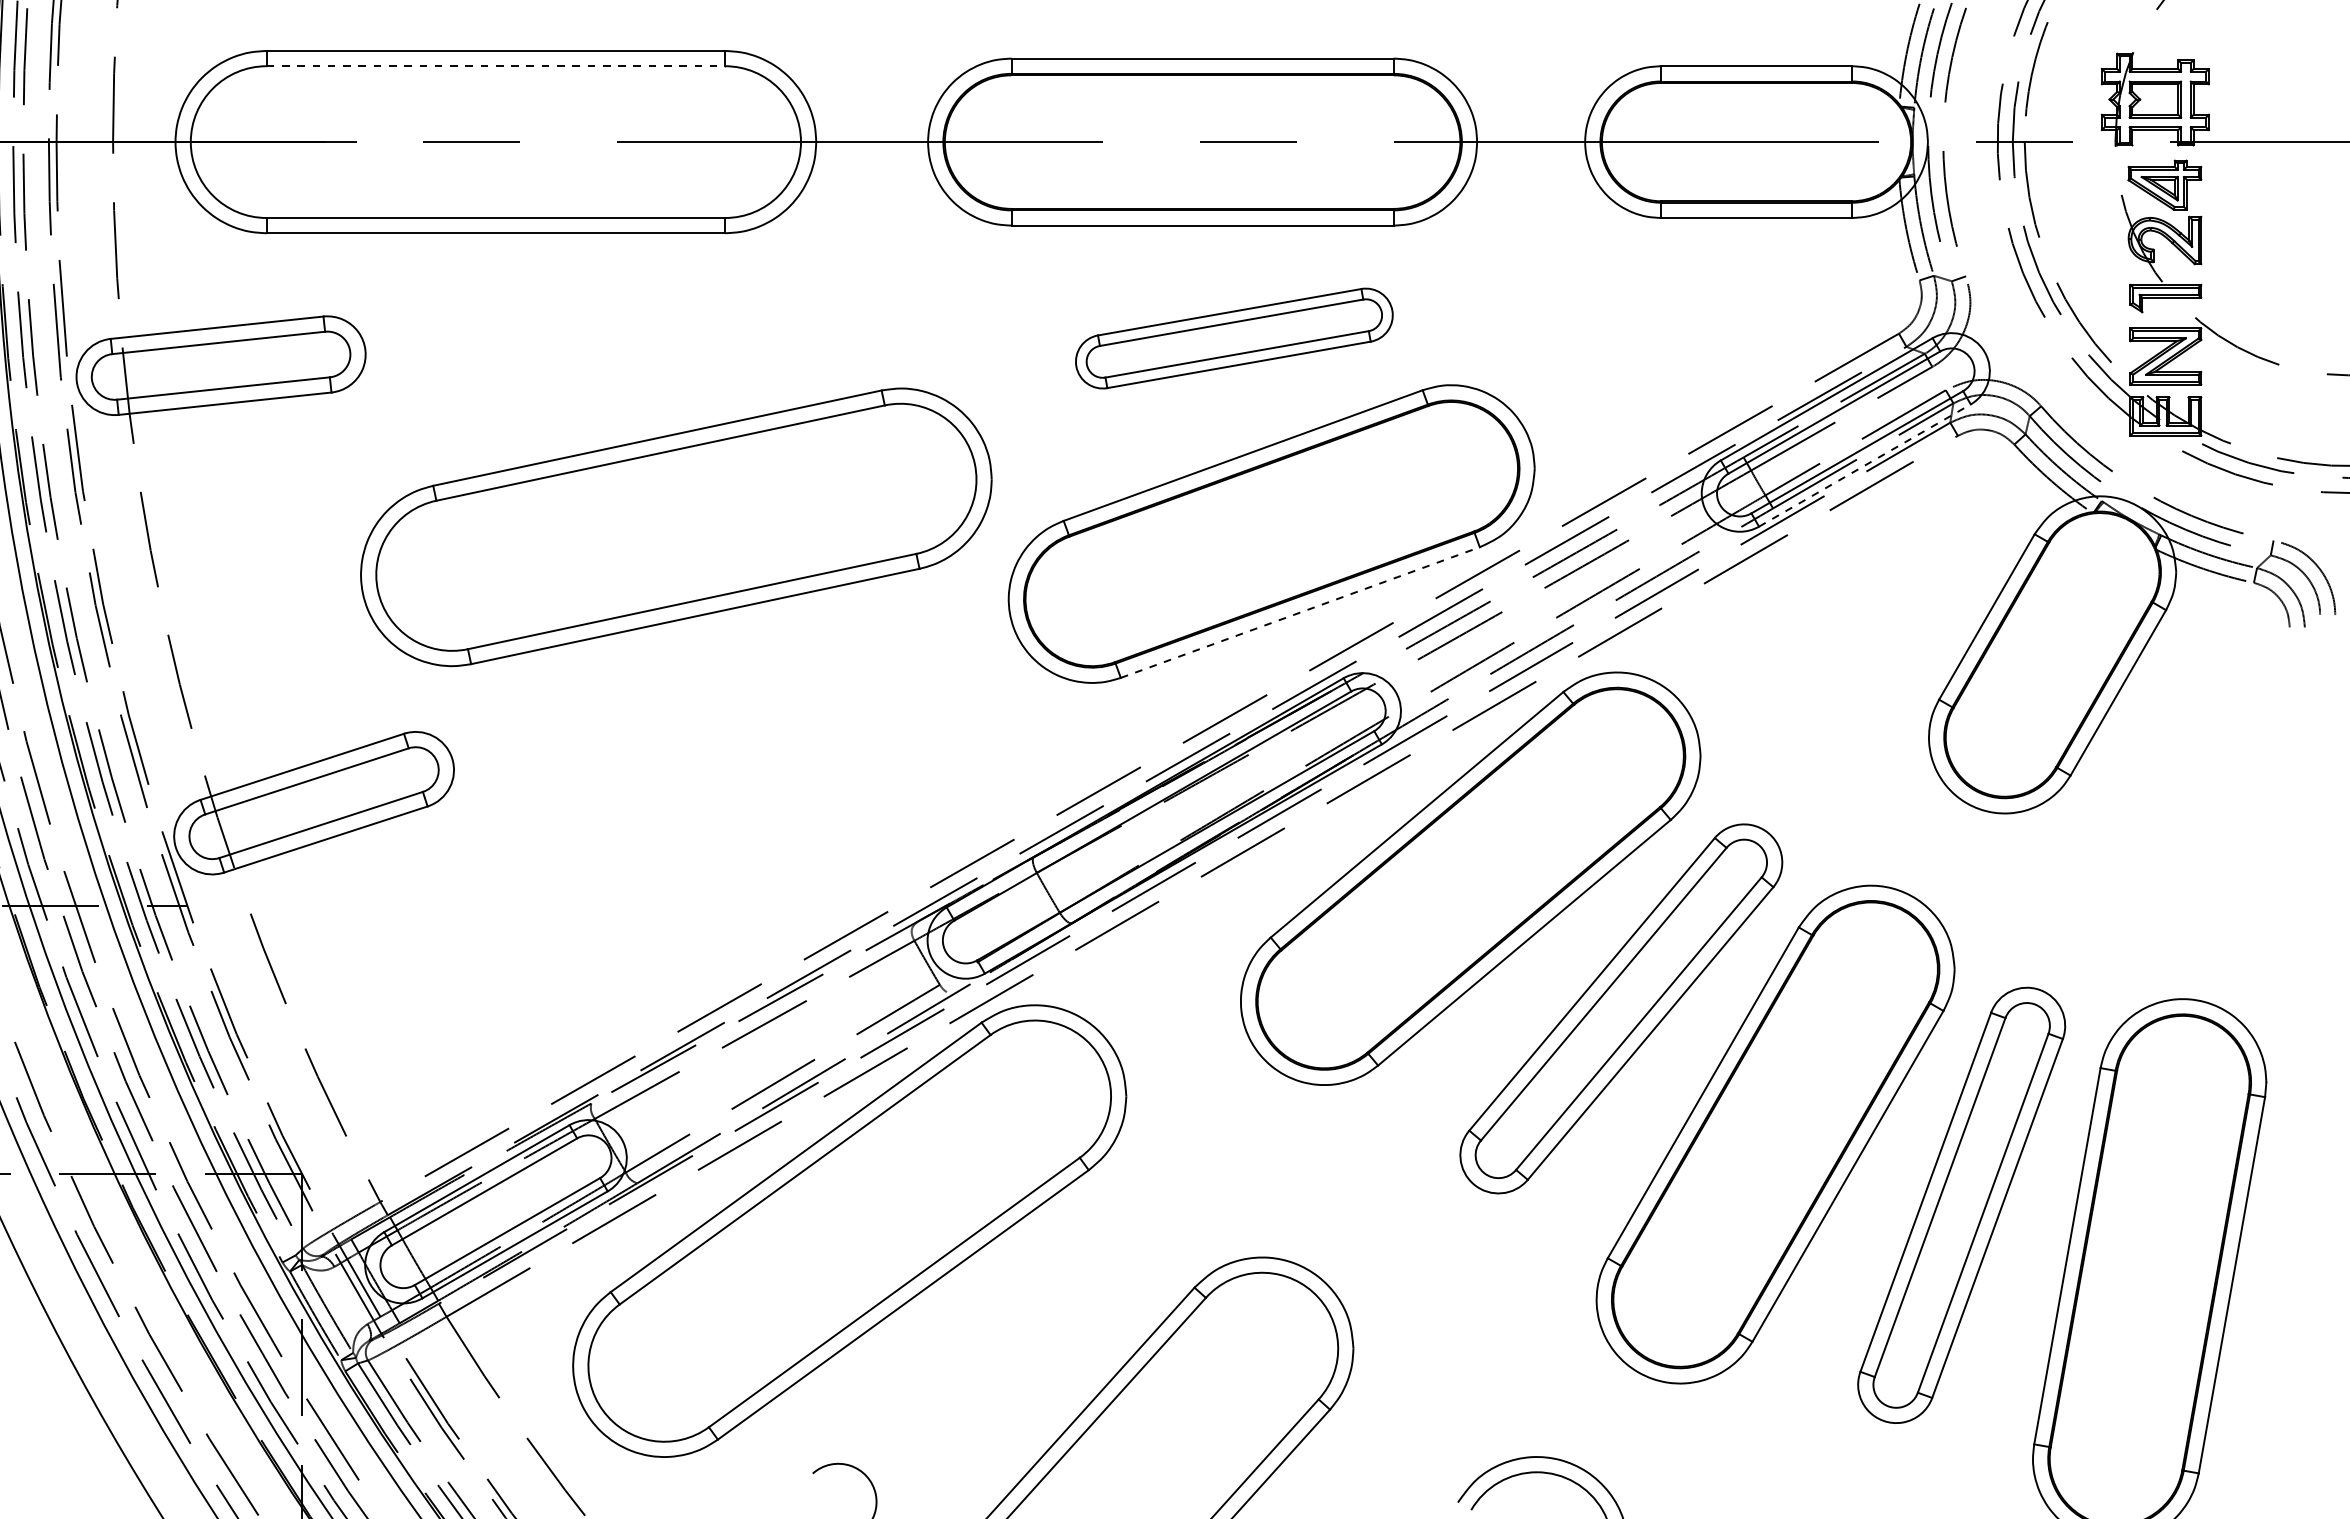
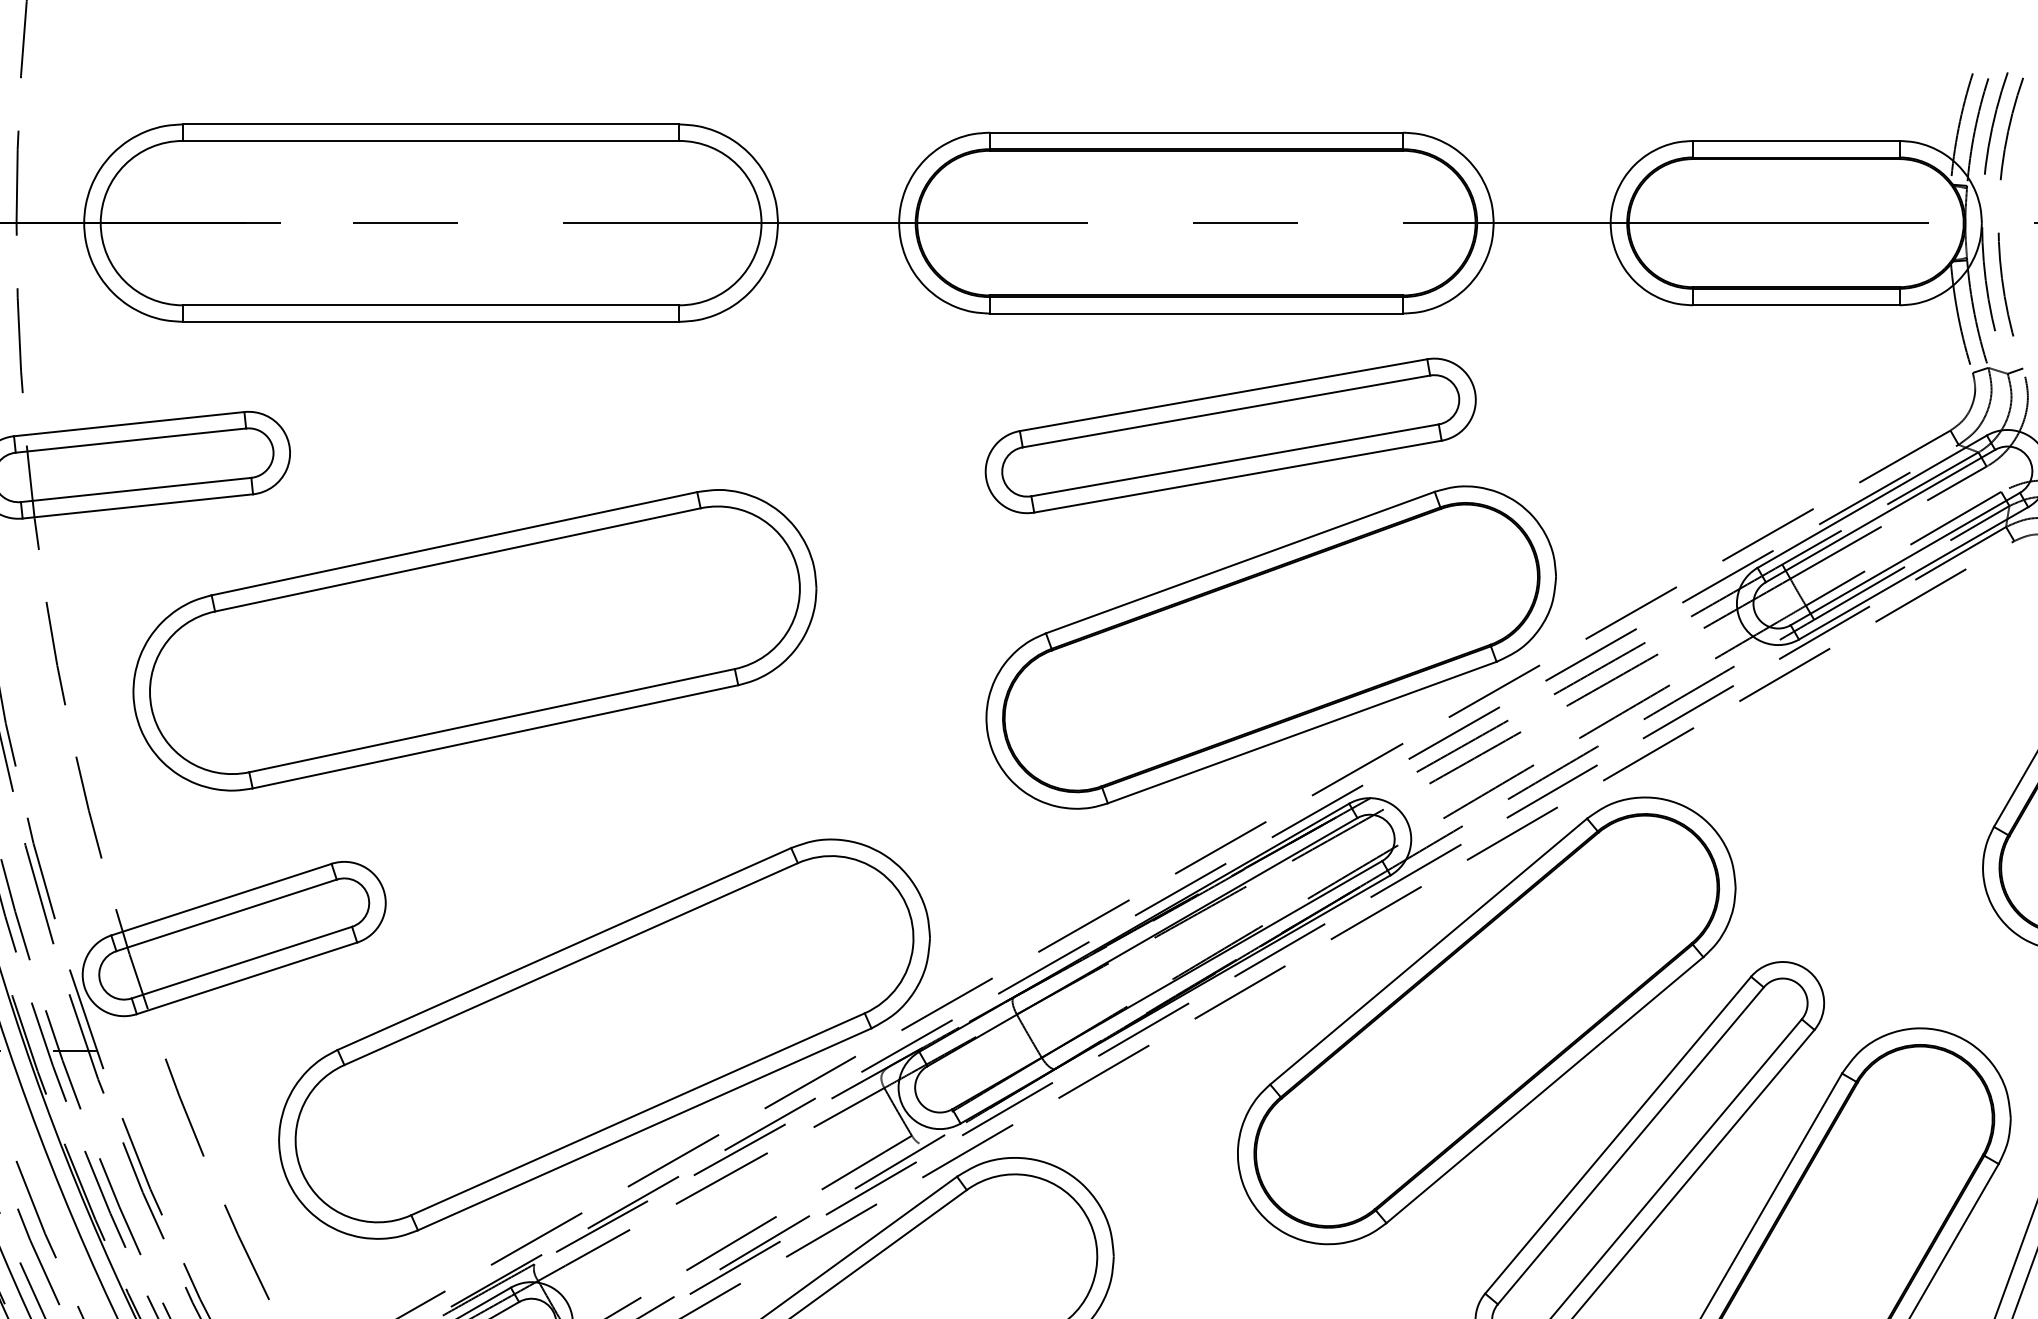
line: (496, 66) -> (431, 141), dashed -> solid
part: (1234, 338) -> (1230, 435), size x1.43
line: (1865, 465) -> (1914, 573), dashed -> solid
part: (676, 527) -> (475, 640), moved
line: (1300, 612) -> (1302, 732), dashed -> solid
part: (655, 895) -> (603, 1038), added

